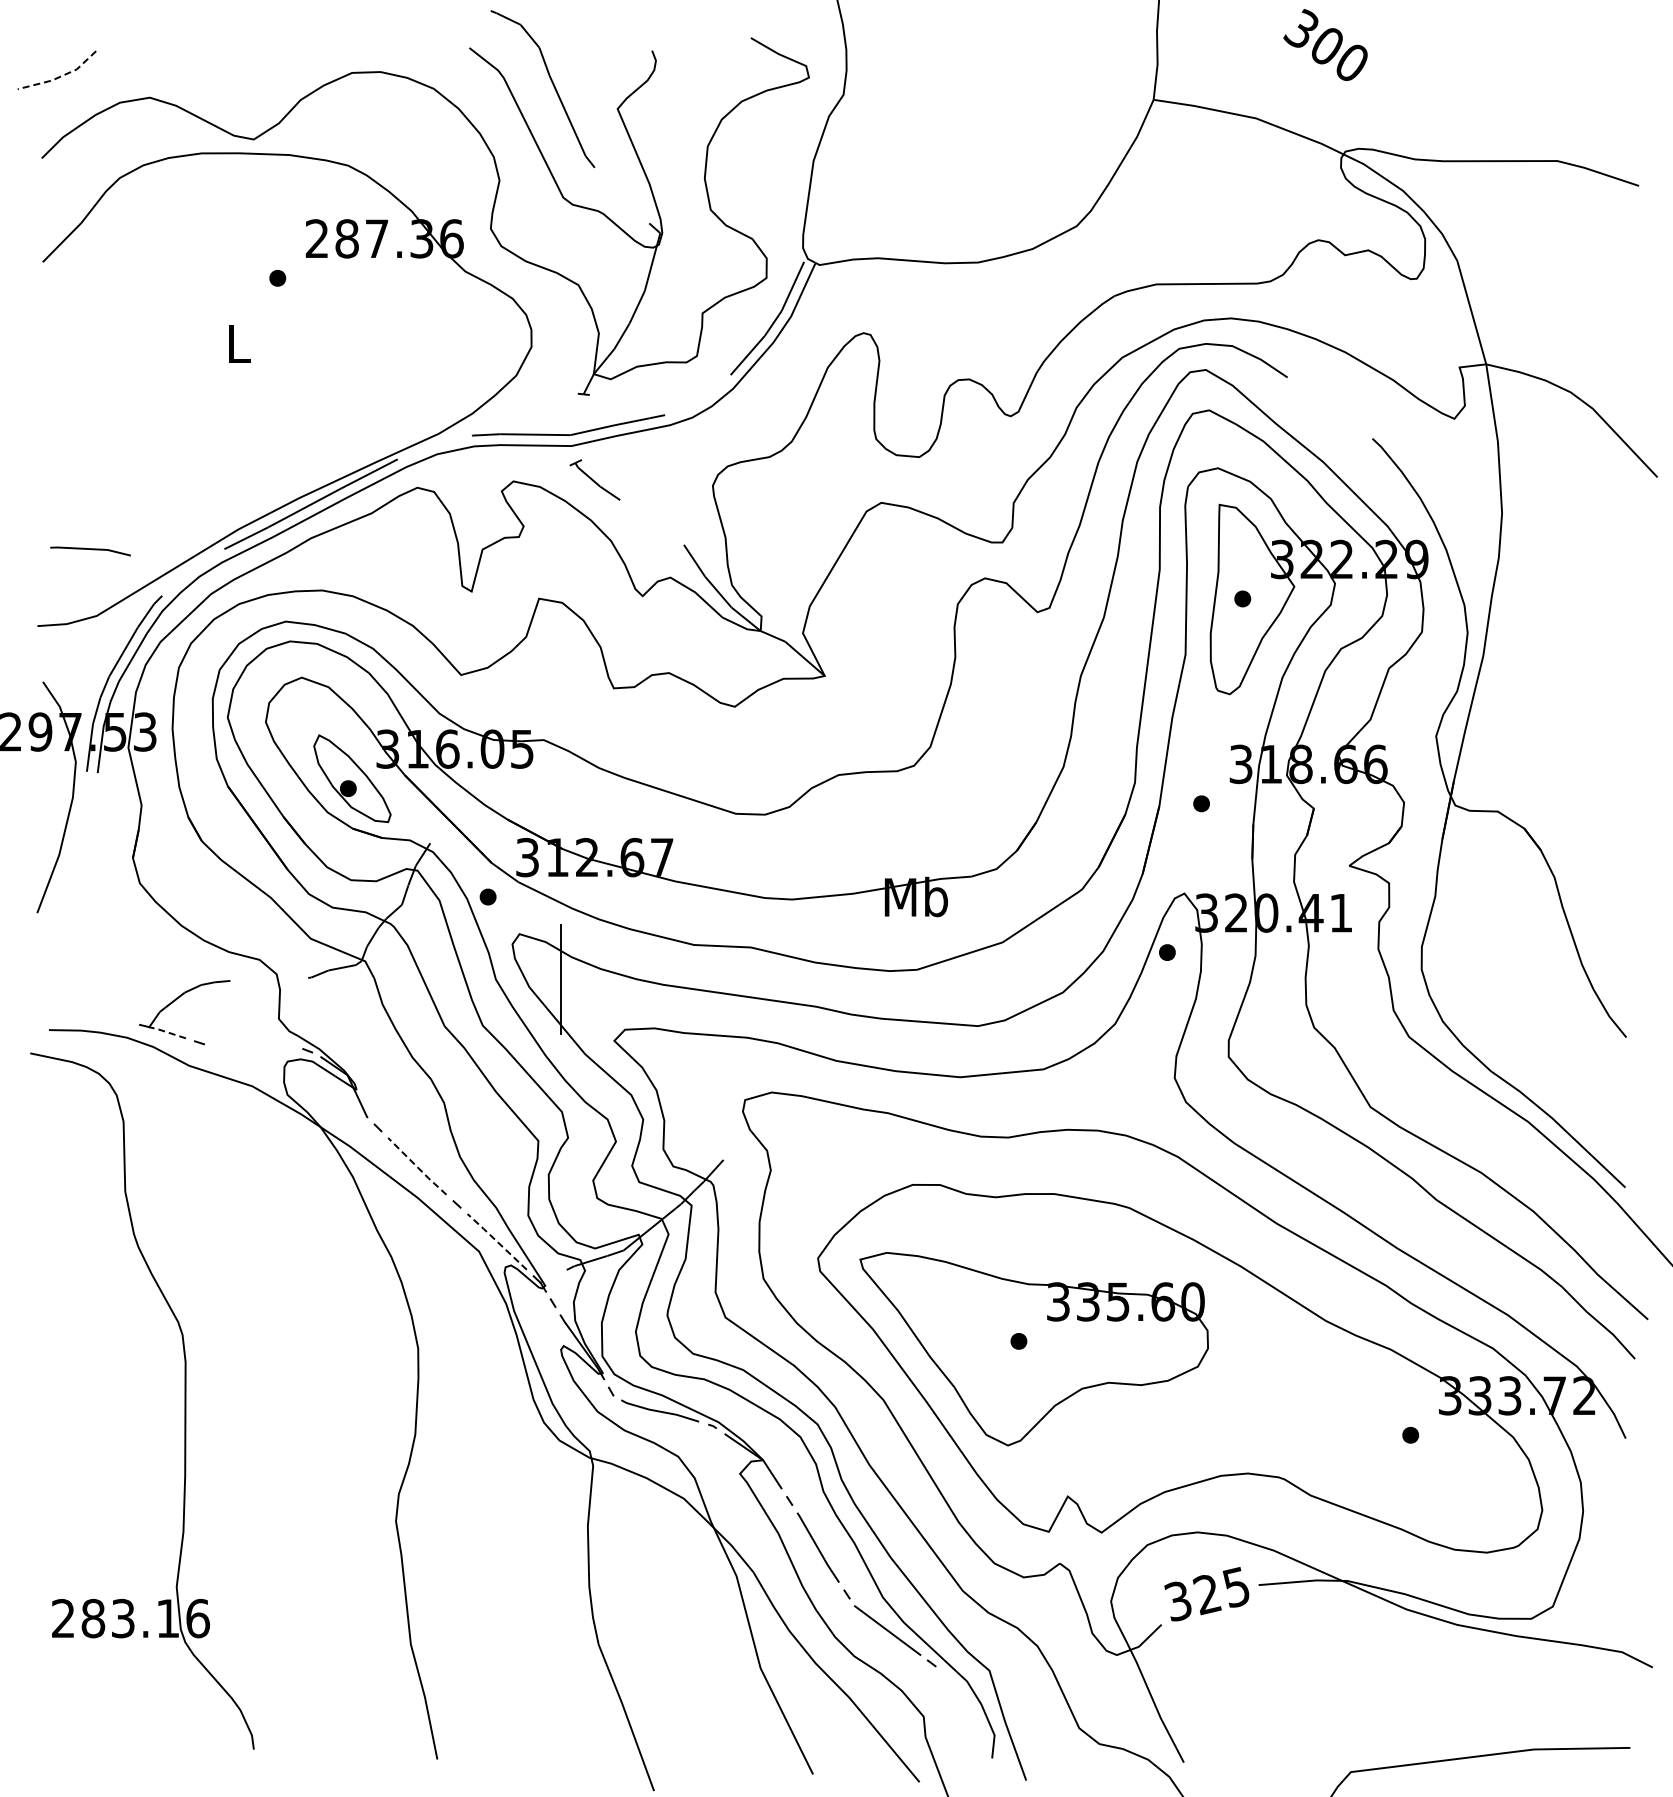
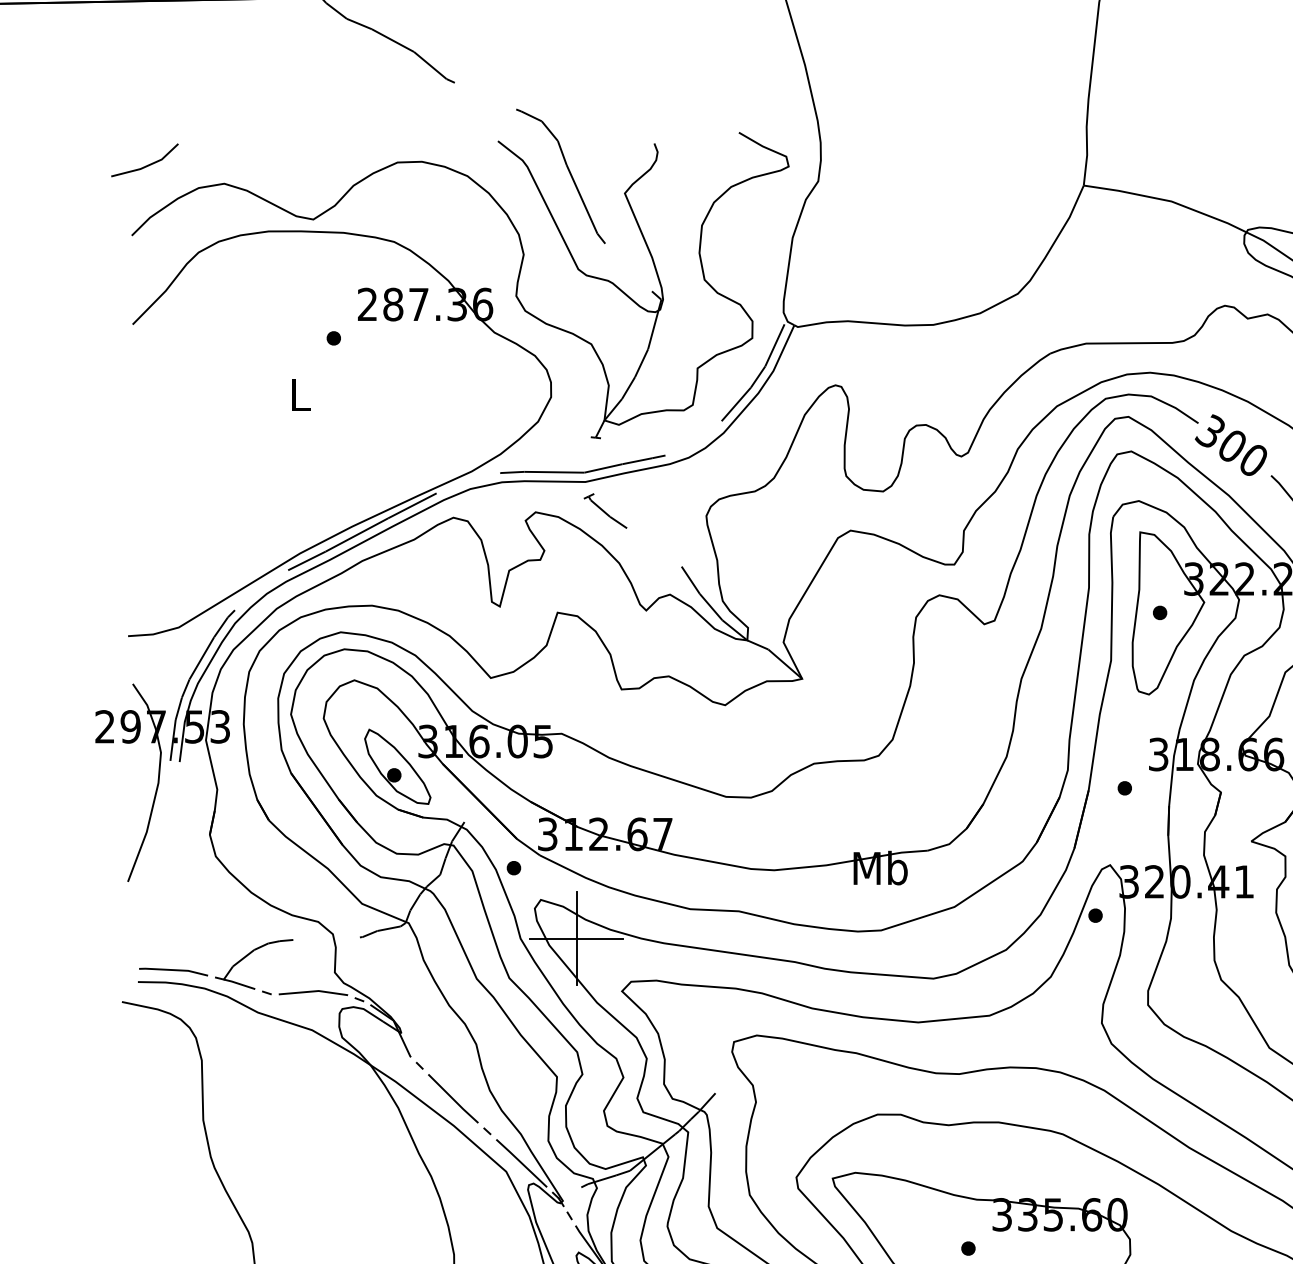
text: (1325, 44) -> (1230, 444), moved
line: (59, 76) -> (146, 165), dashed -> solid
line: (91, 550) -> (174, 971), moved
line: (560, 979) -> (575, 938), added
line: (167, 1032) -> (239, 984), dashed -> solid
line: (253, 1041) -> (313, 991), added
line: (417, 1167) -> (453, 1099), dashed -> solid
line: (496, 1241) -> (521, 1163), dashed -> solid

